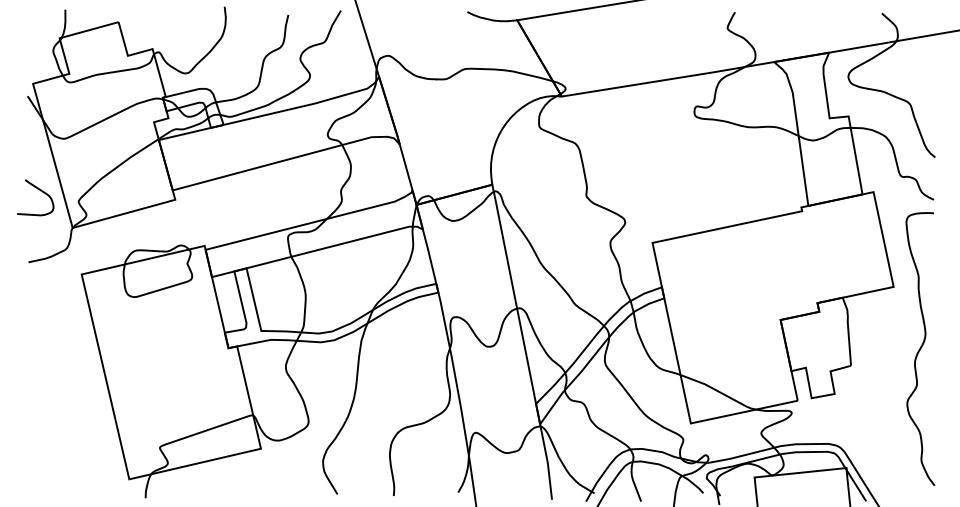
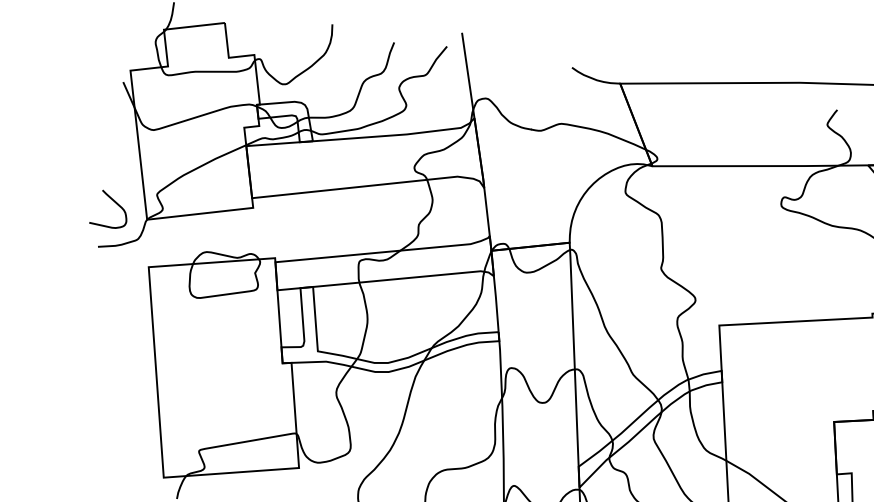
curve: (40, 191) -> (115, 204), moved

